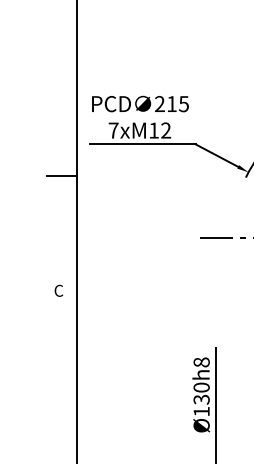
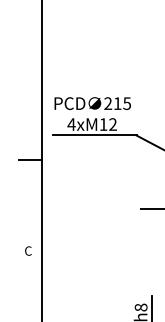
text: (113, 130) -> (71, 124), 7xM12 -> 4xM12

